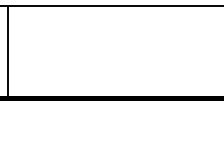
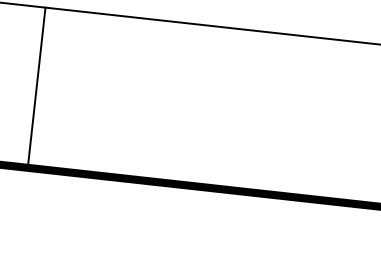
line: (8, 52) -> (37, 87), moved

